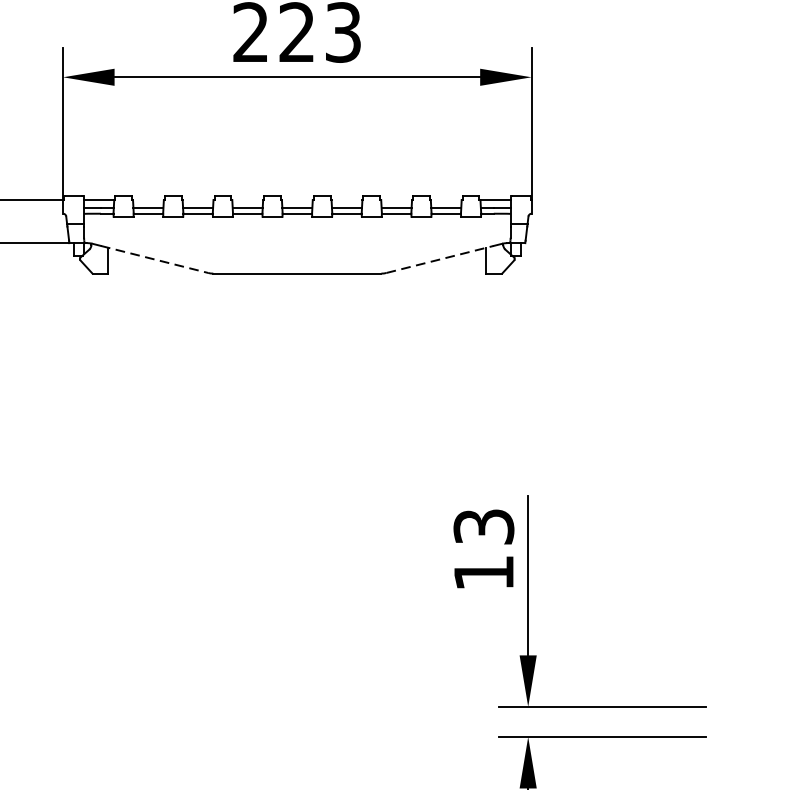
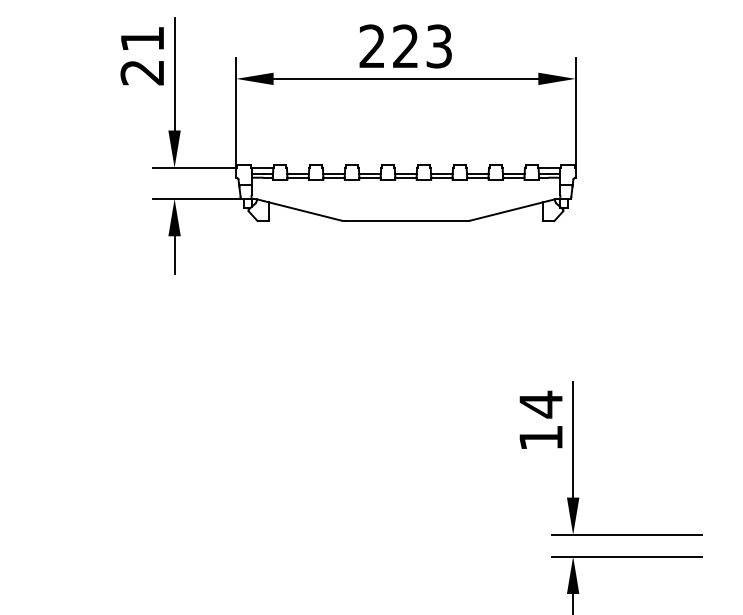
line: (155, 259) -> (303, 210), dashed -> solid
line: (440, 259) -> (509, 210), dashed -> solid
text: (484, 526) -> (541, 404), 13 -> 14

